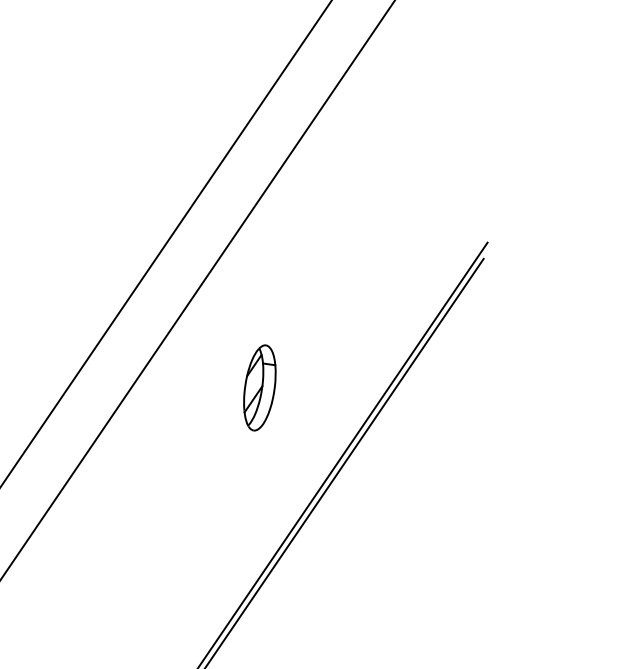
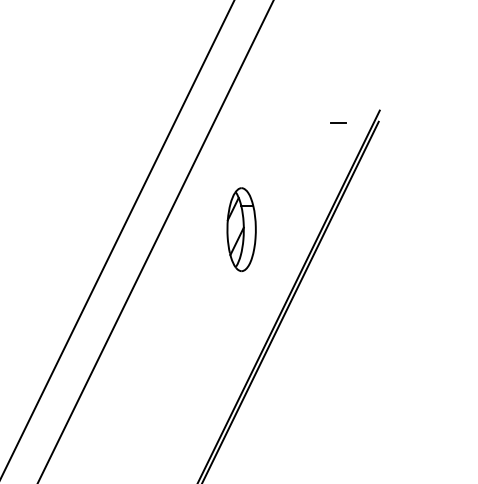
line: (424, 251) -> (338, 122), added
part: (259, 387) -> (241, 229), size x1.43

